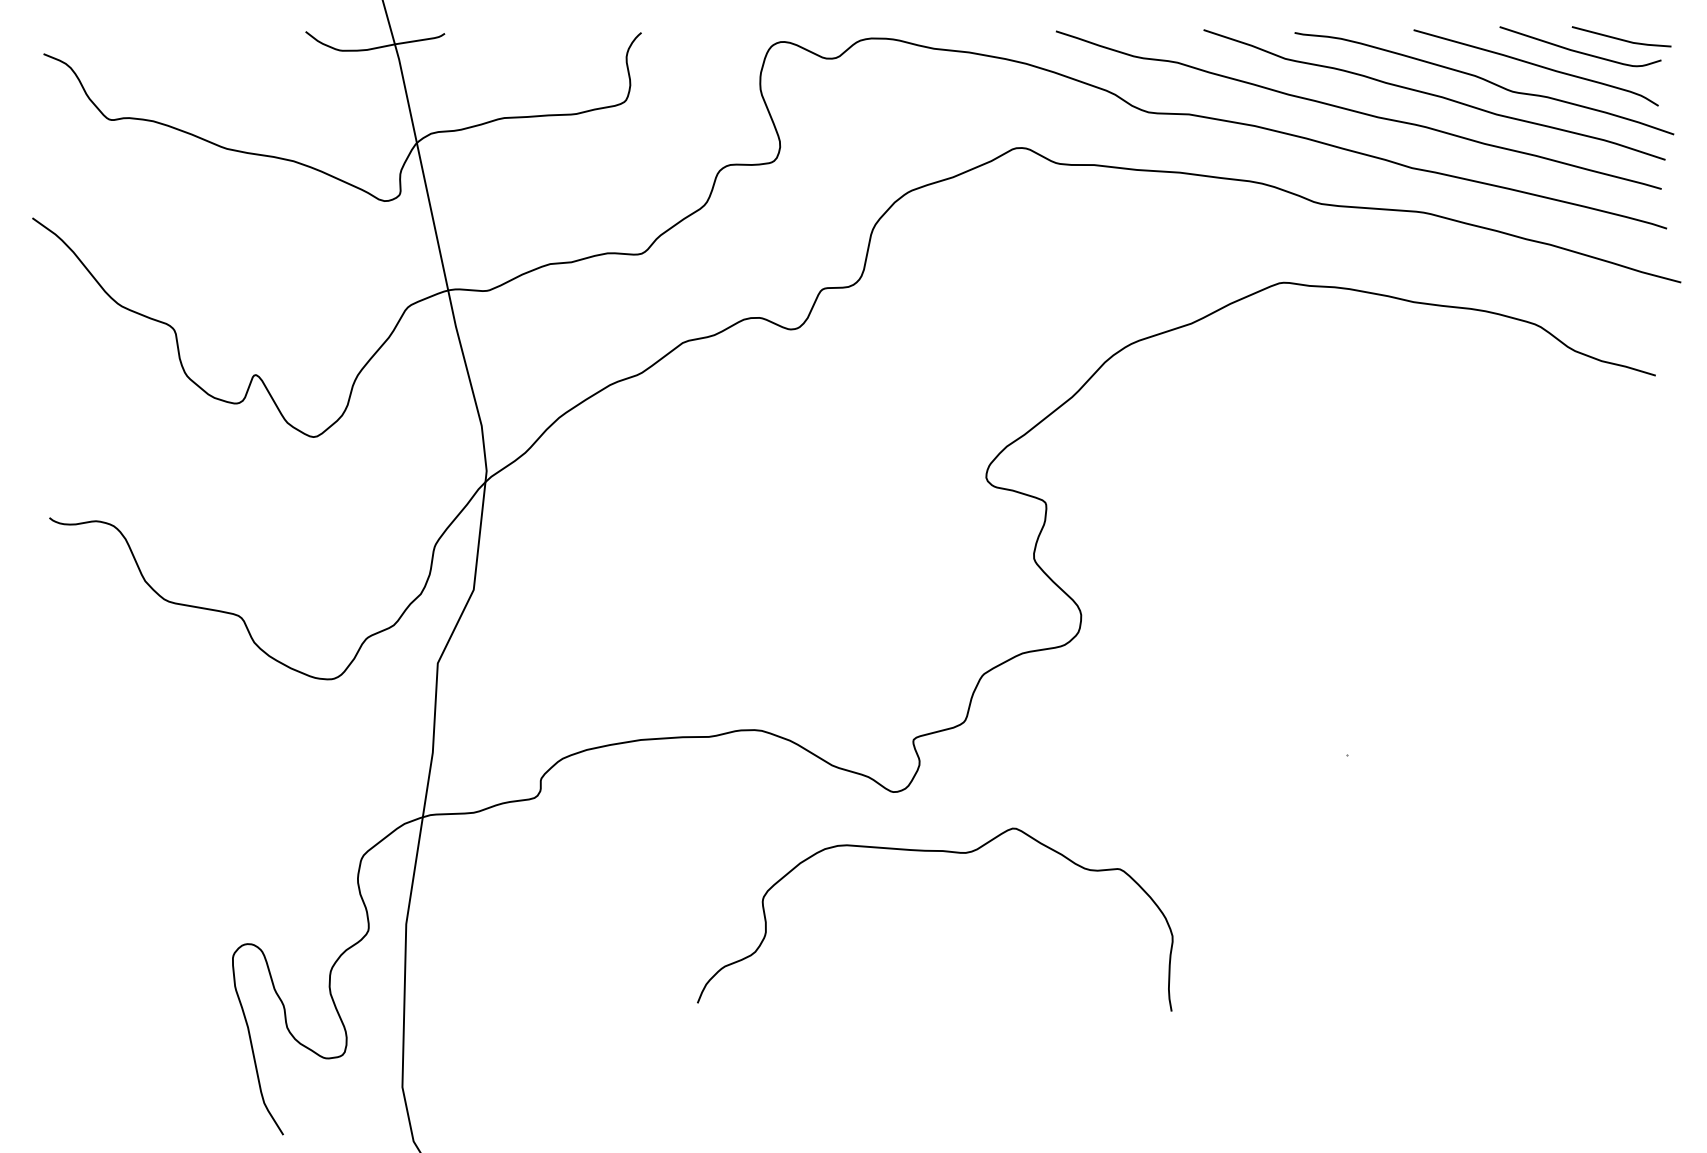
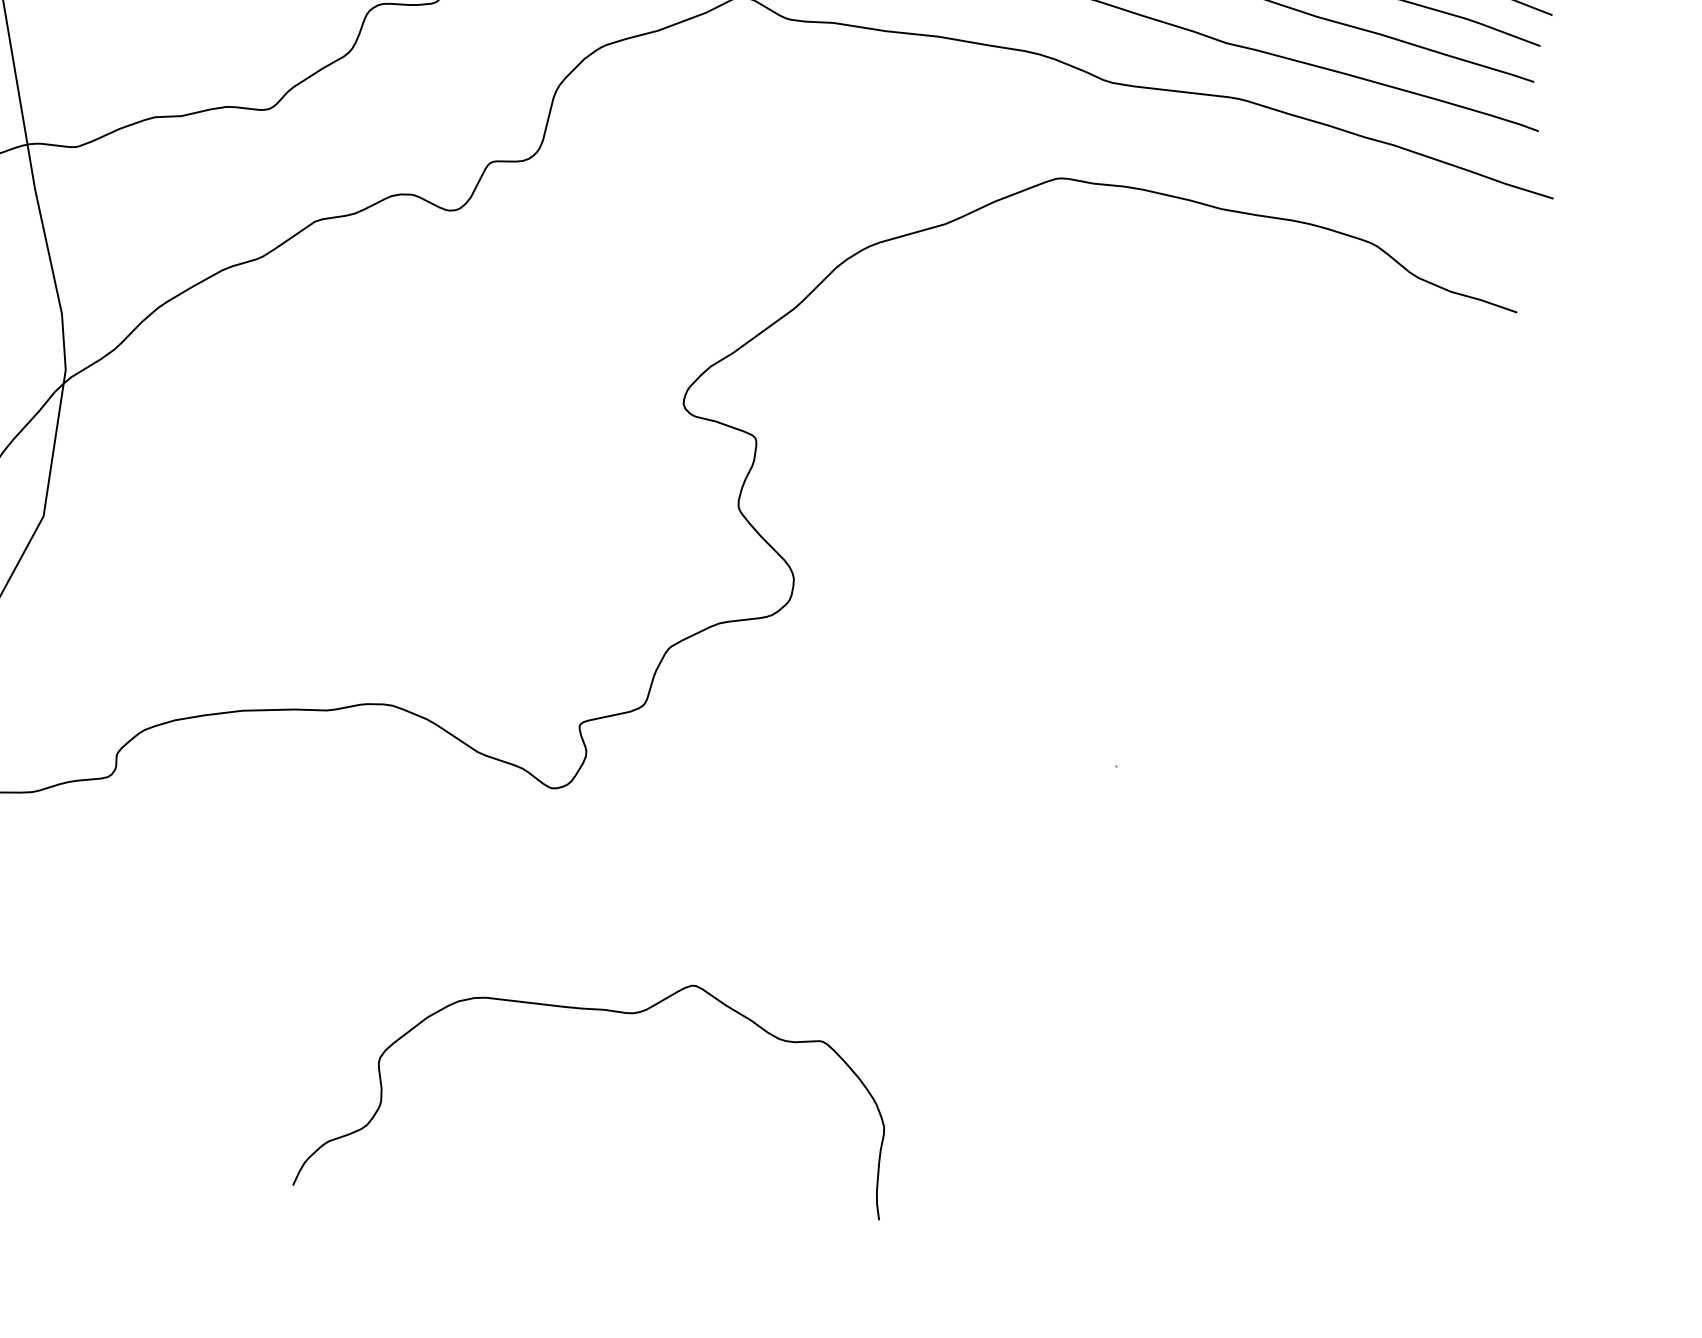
curve: (944, 852) -> (606, 1011), moved

